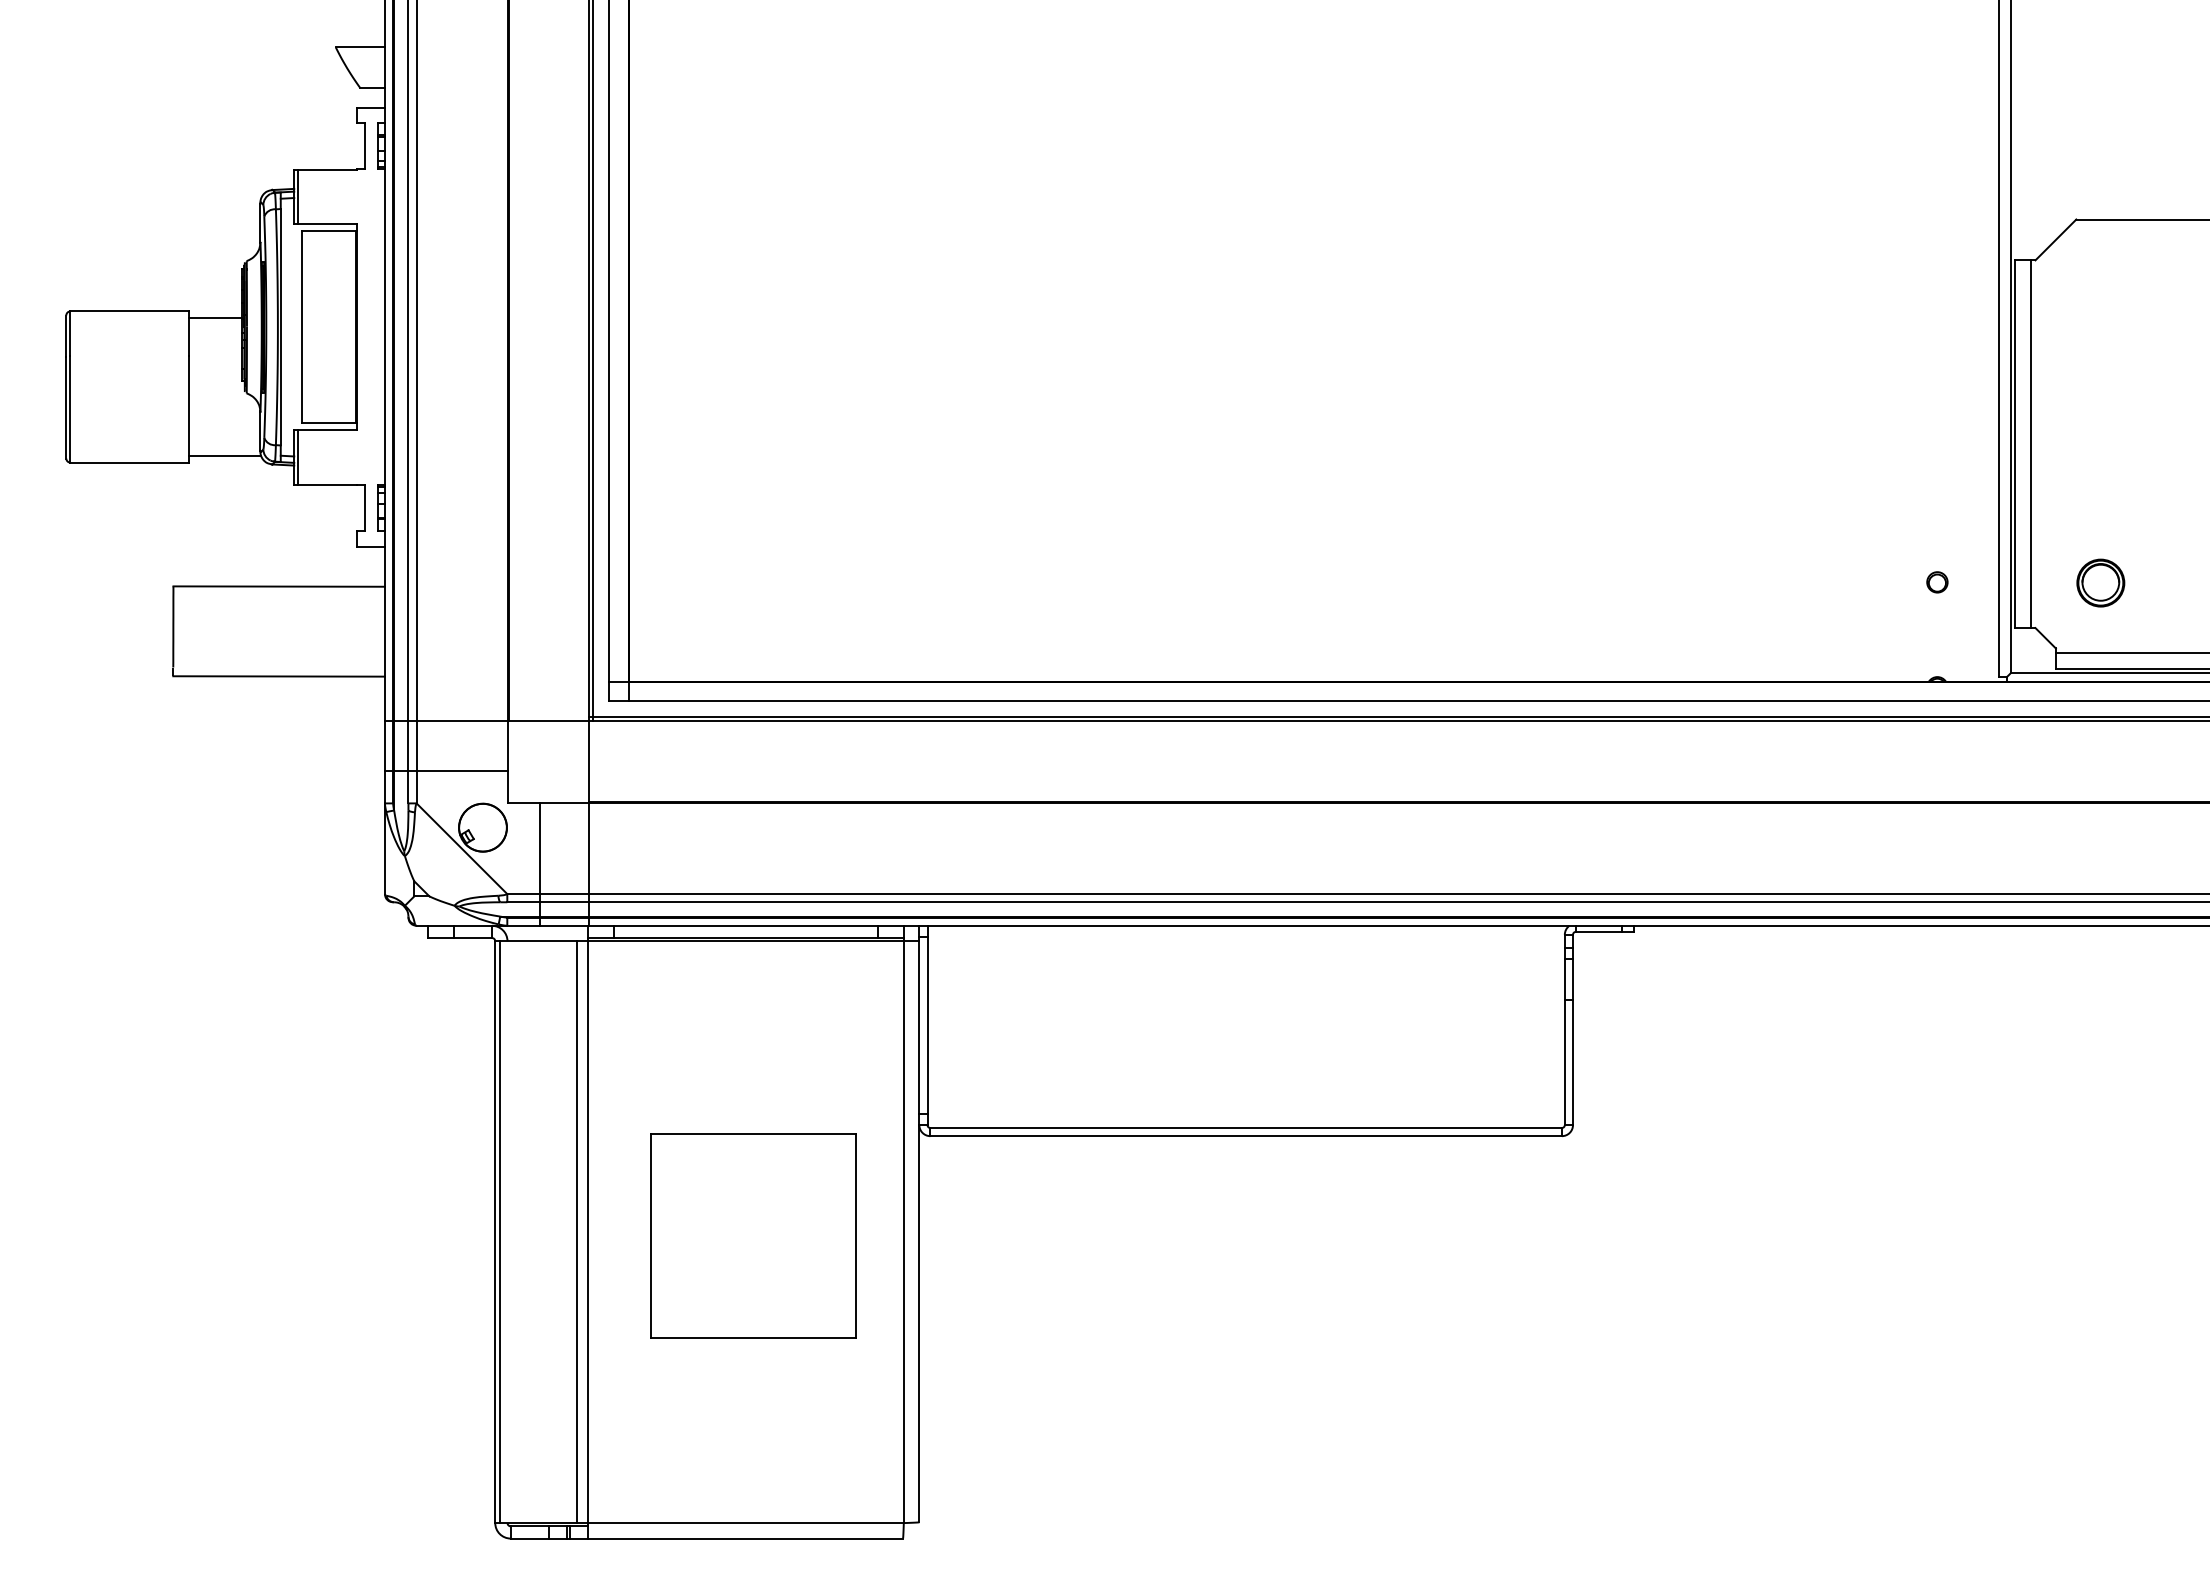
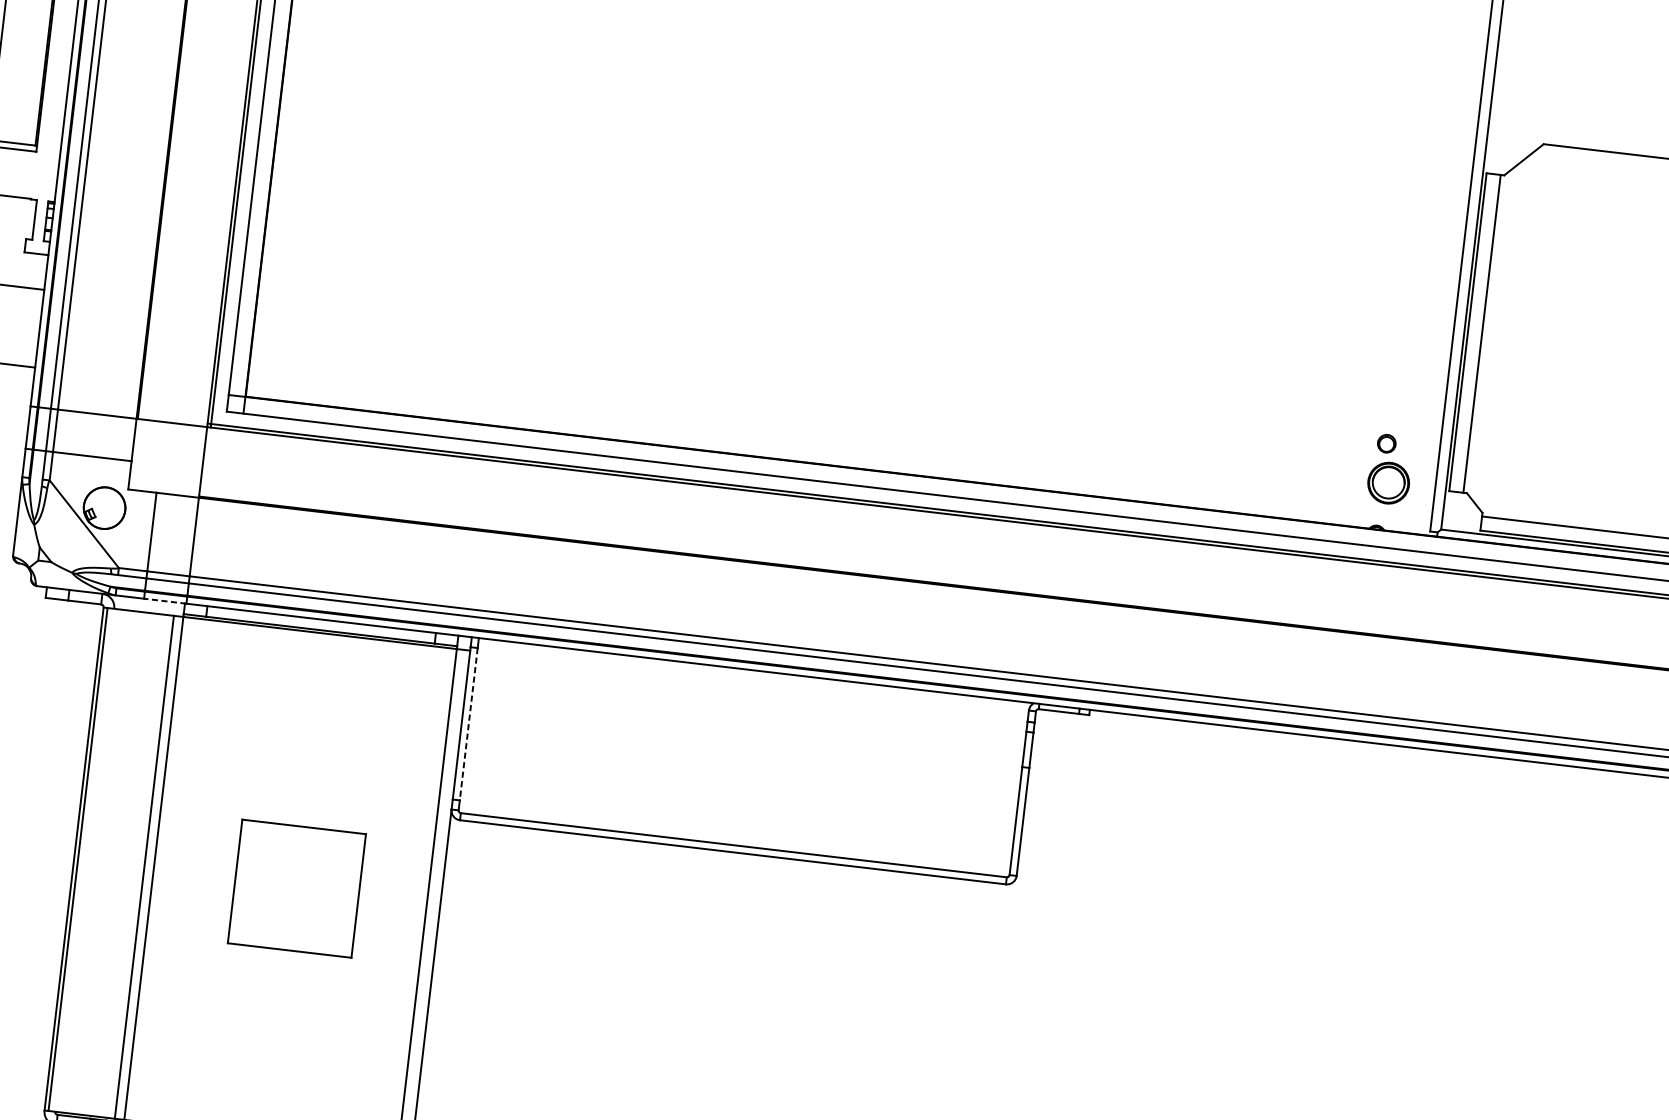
part: (2100, 582) -> (1388, 482), moved
line: (564, 925) -> (165, 600), solid -> dashed
line: (927, 1025) -> (468, 724), solid -> dashed
part: (753, 1235) -> (297, 888), size x0.7

